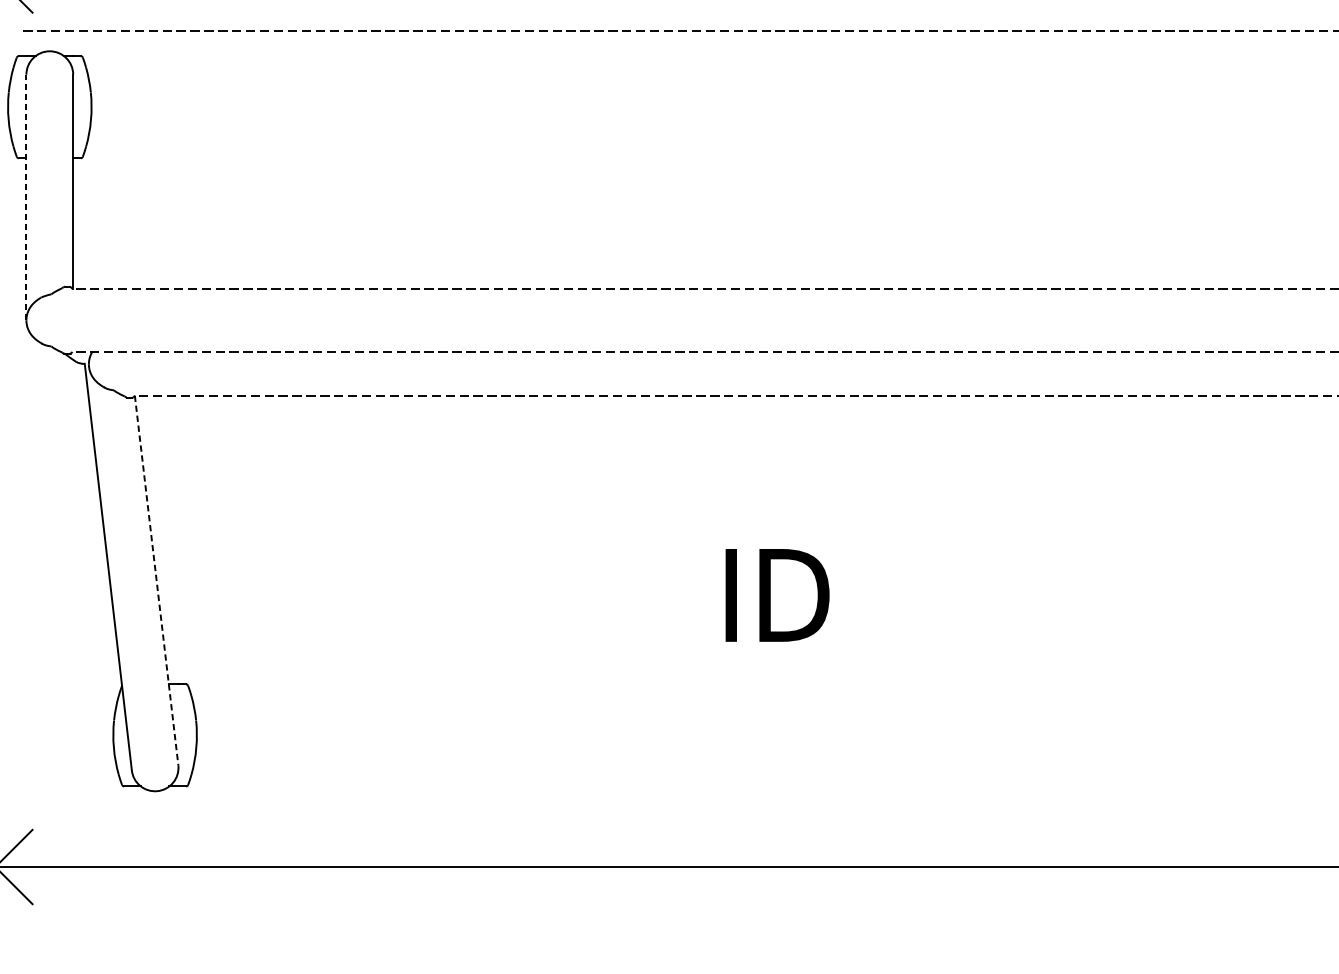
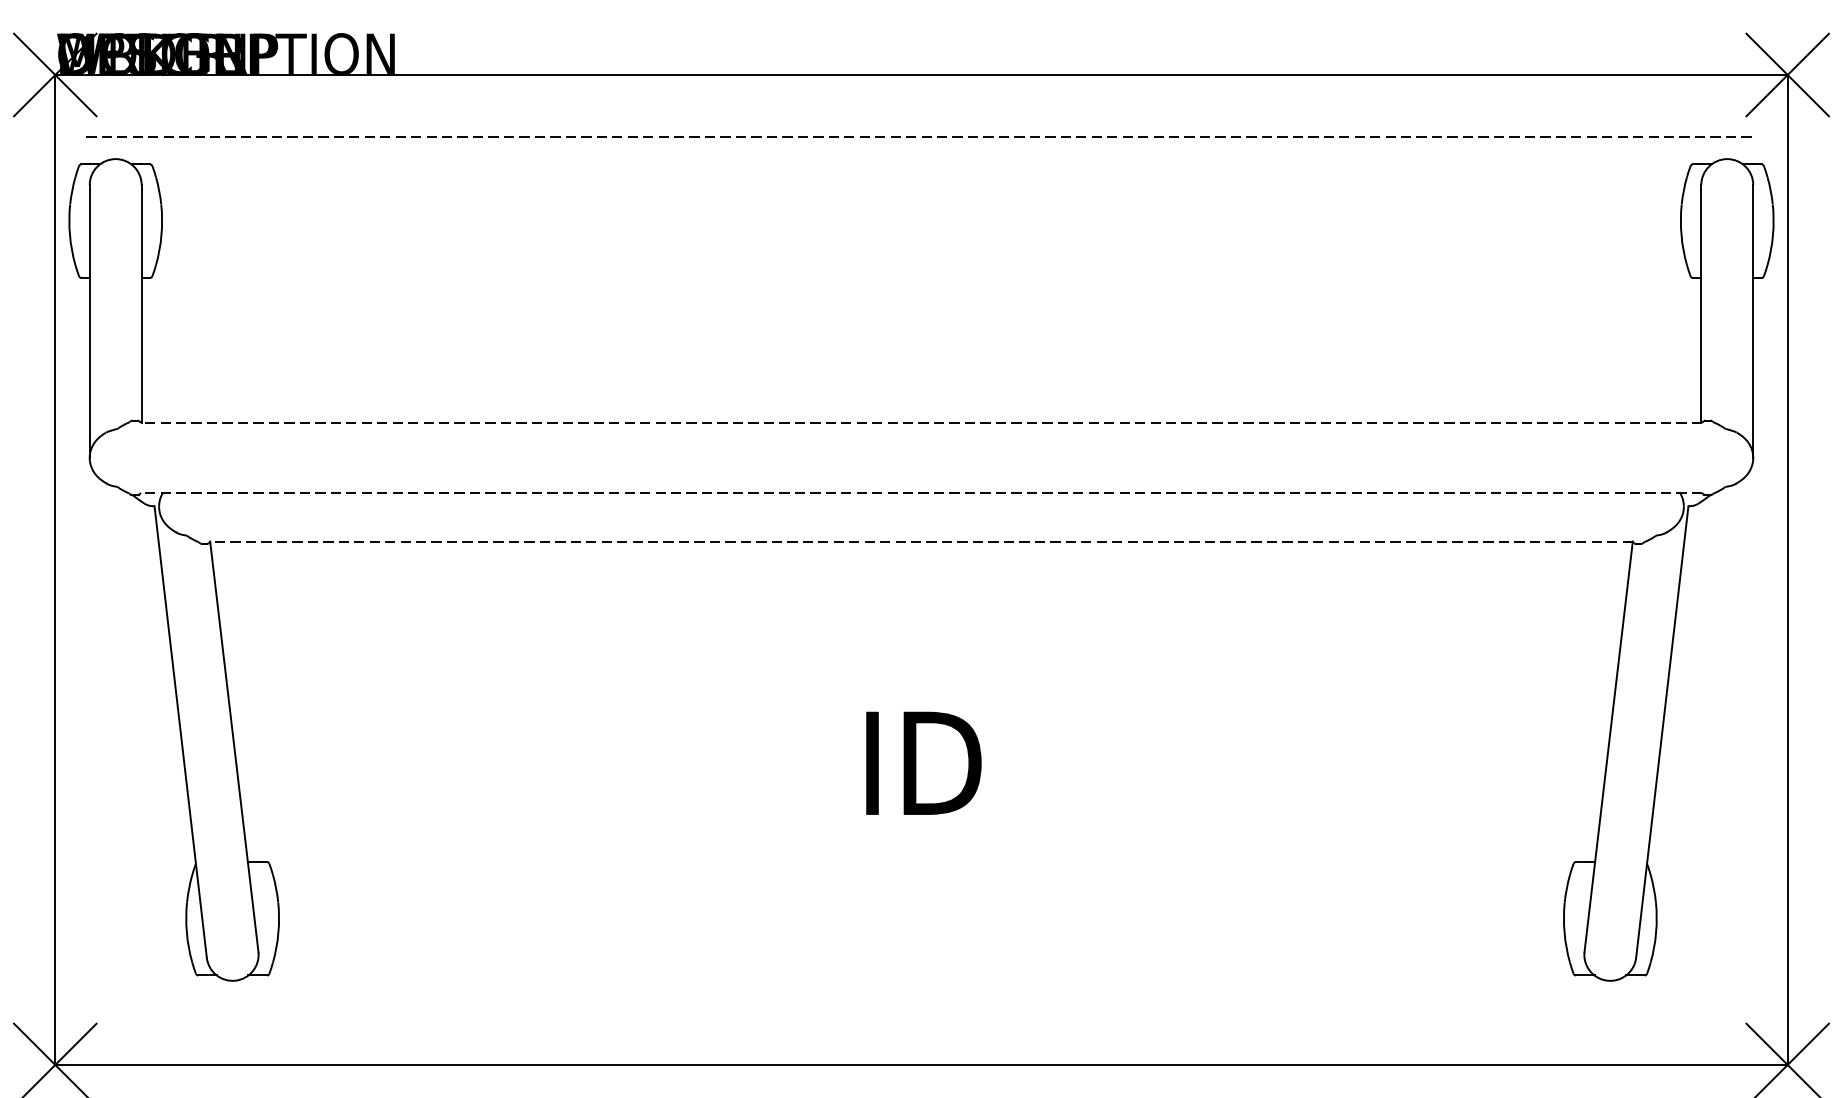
line: (26, 197) -> (89, 321), dashed -> solid
line: (156, 580) -> (234, 746), dashed -> solid

